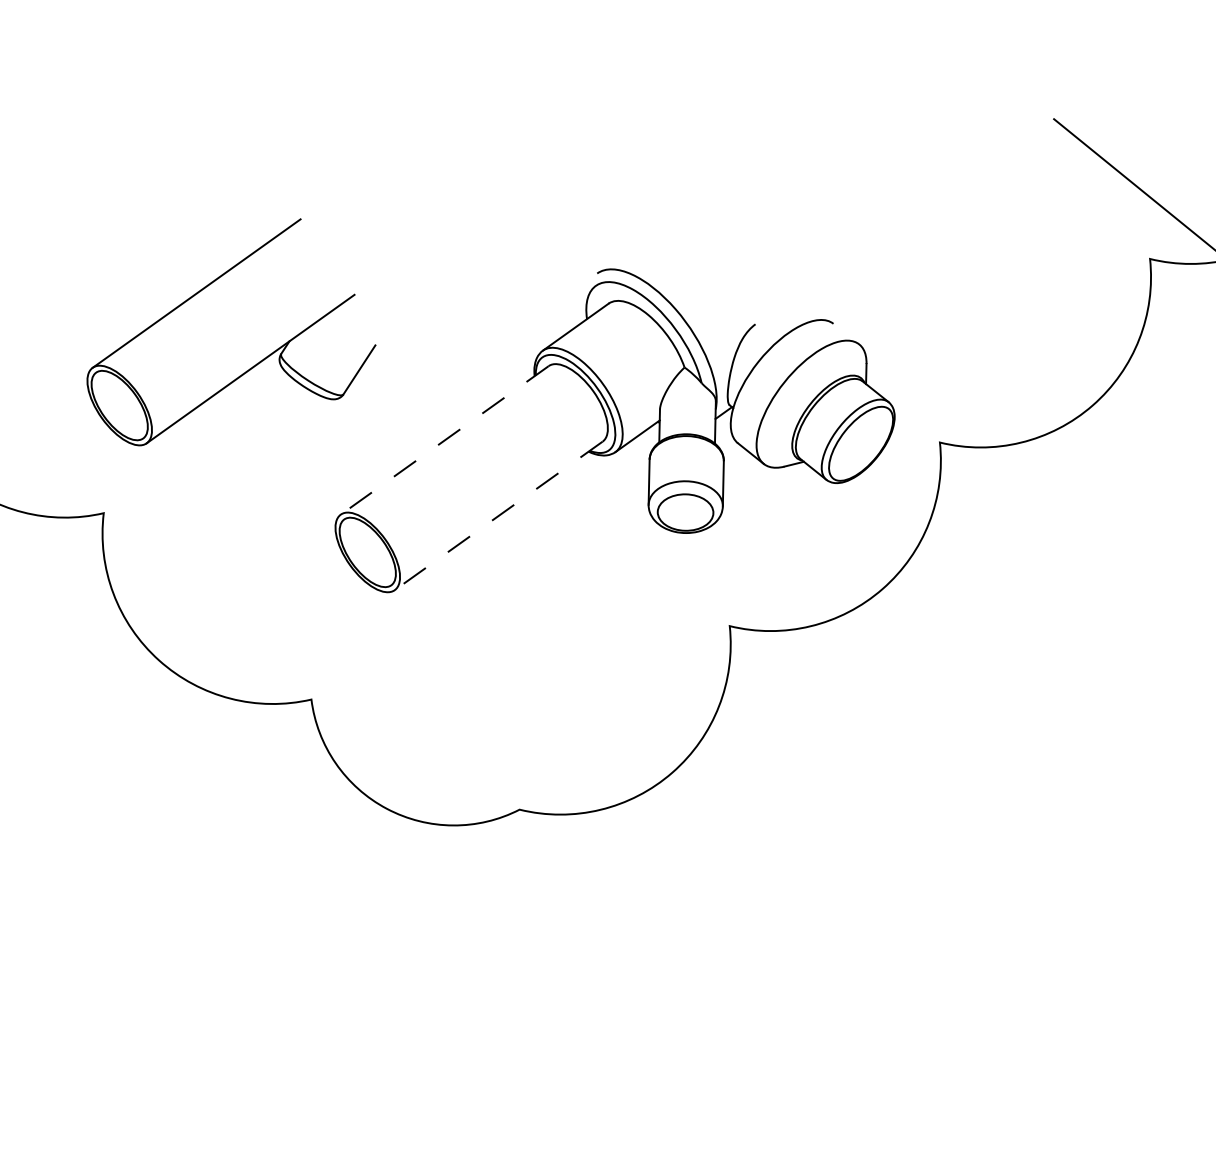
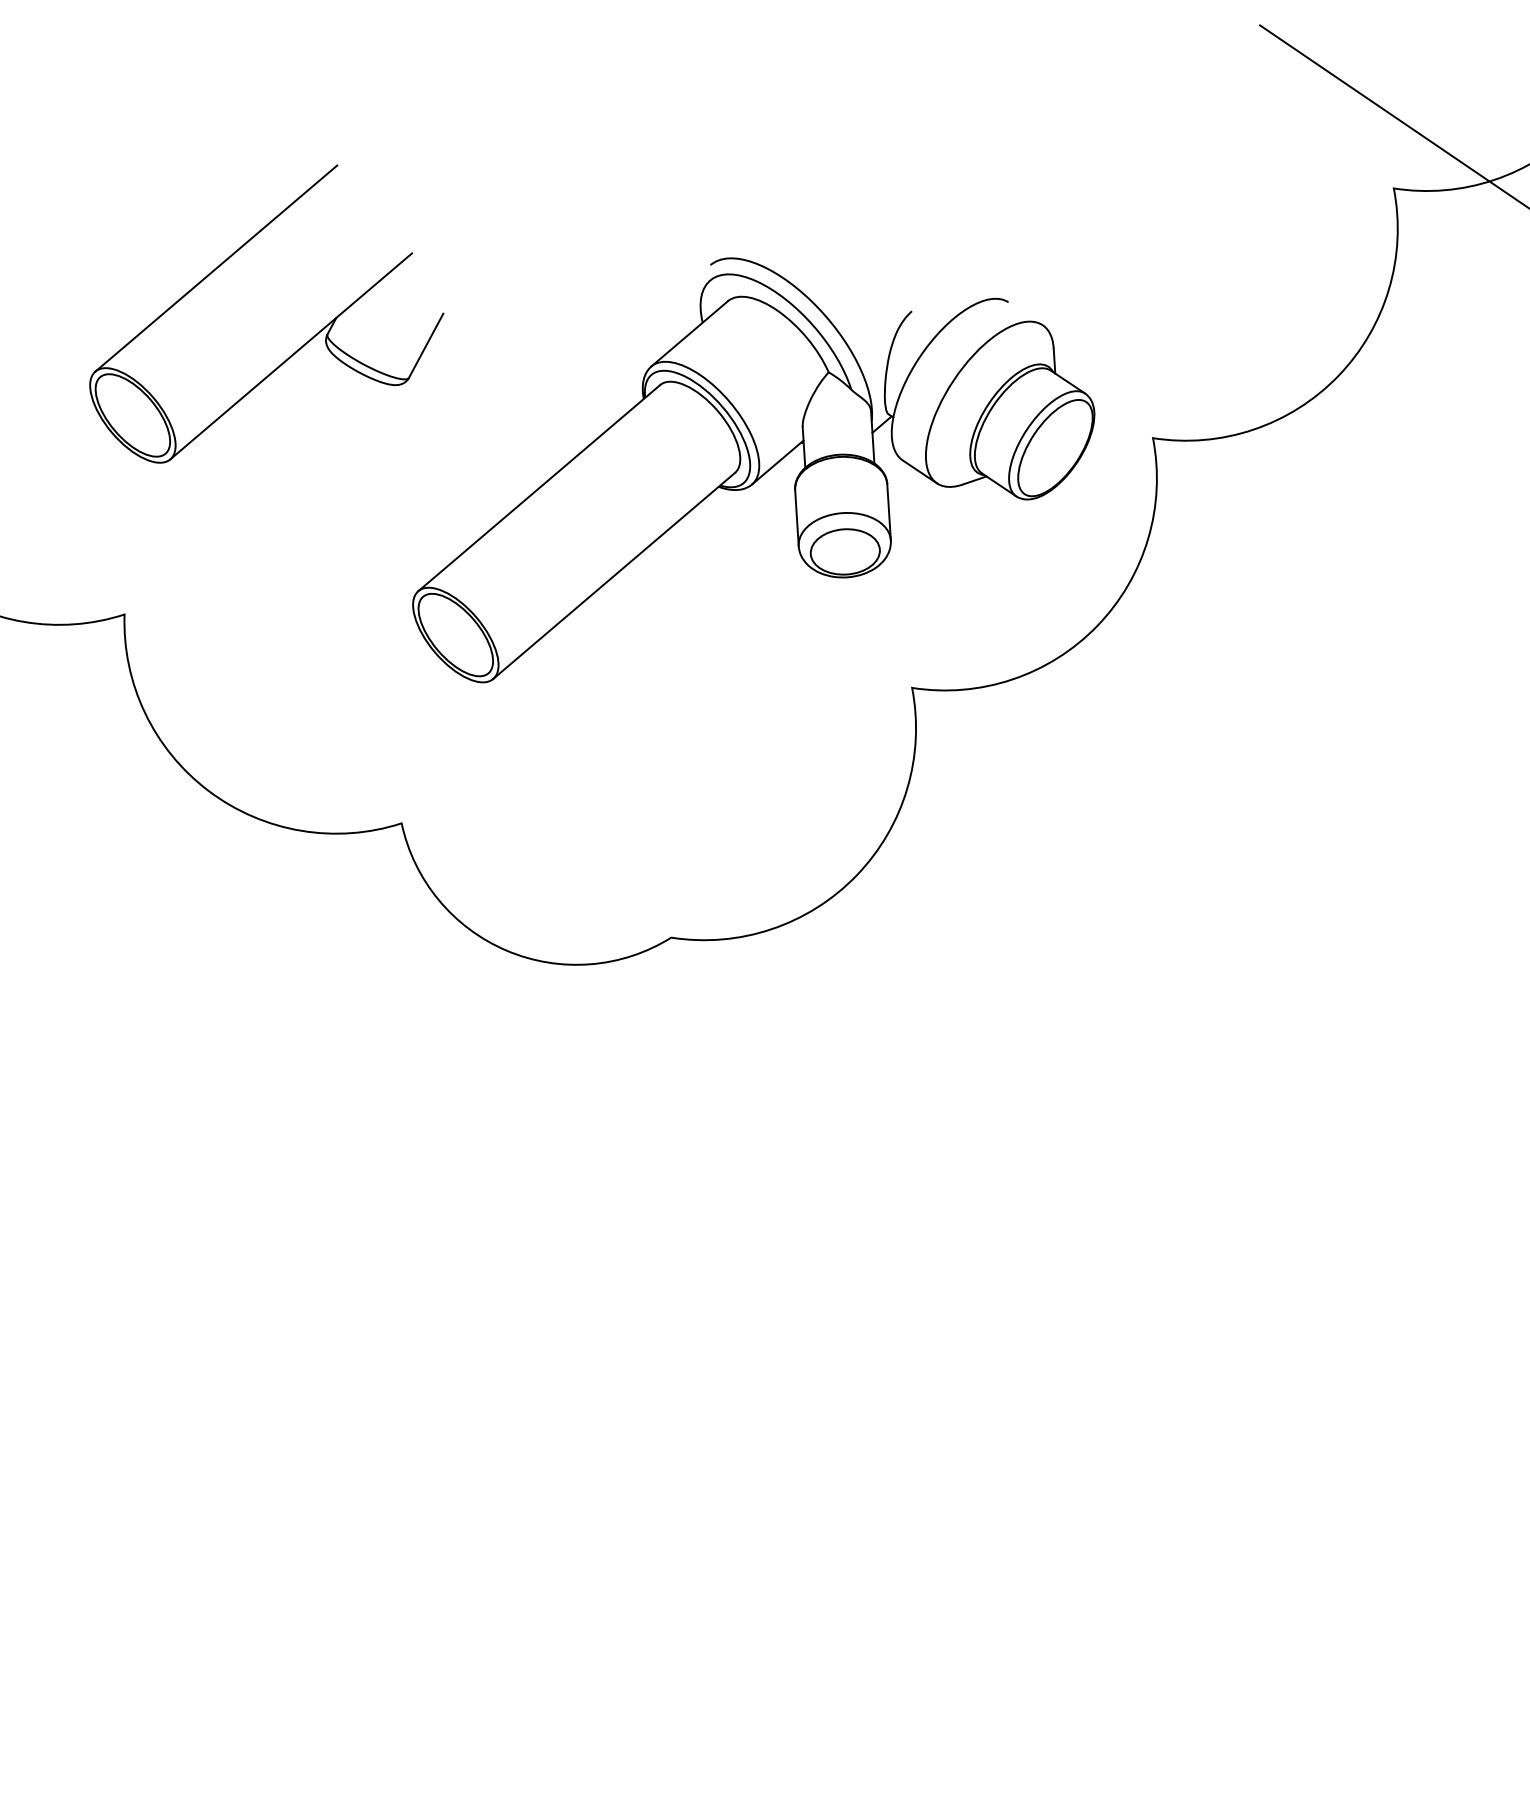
part: (257, 363) -> (298, 348), moved
line: (444, 440) -> (539, 488), dashed -> solid
line: (499, 515) -> (614, 575), dashed -> solid

